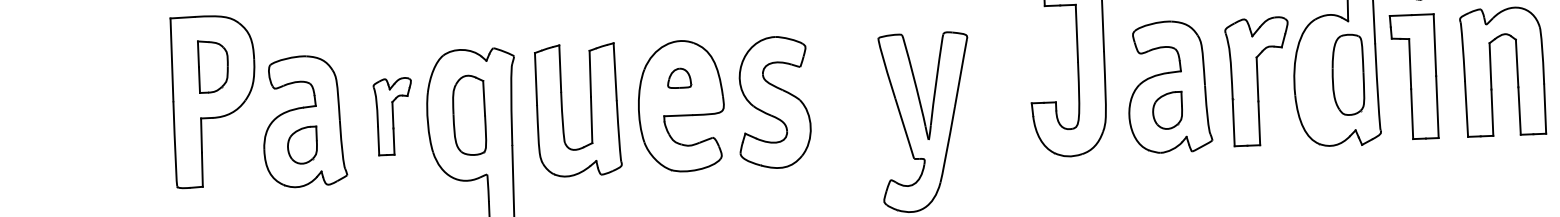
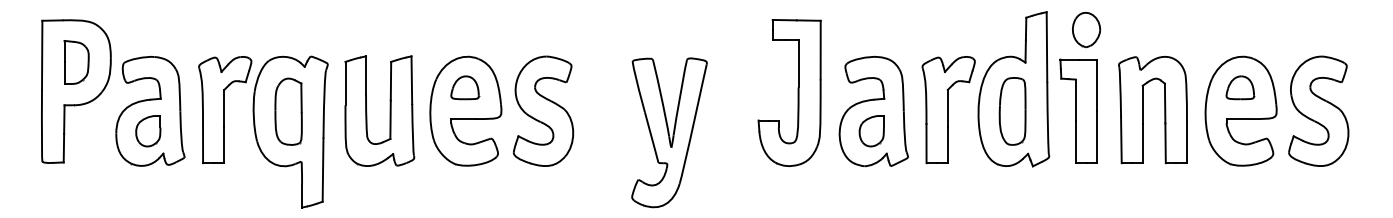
part: (1347, 75) -> (1012, 111), moved
part: (679, 77) -> (465, 87), size x1.43
part: (393, 116) -> (225, 110), size x1.67

